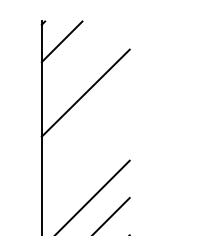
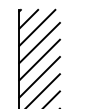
line: (81, 59) -> (37, 27), added
line: (85, 128) -> (39, 59), added
line: (85, 165) -> (39, 76), added

